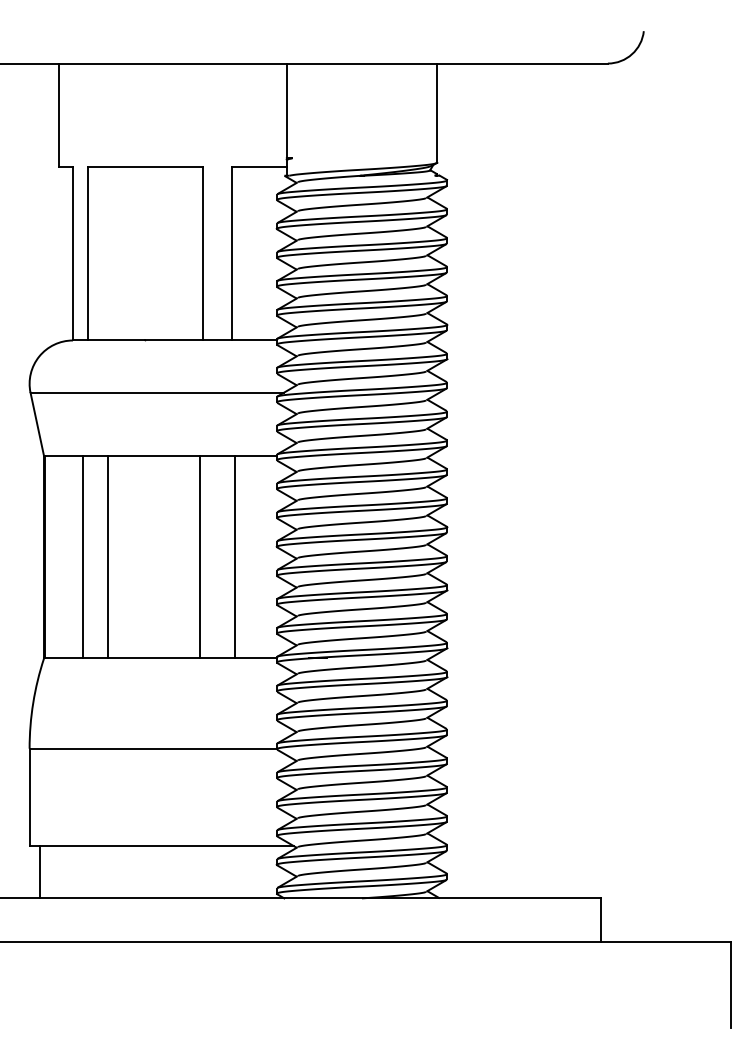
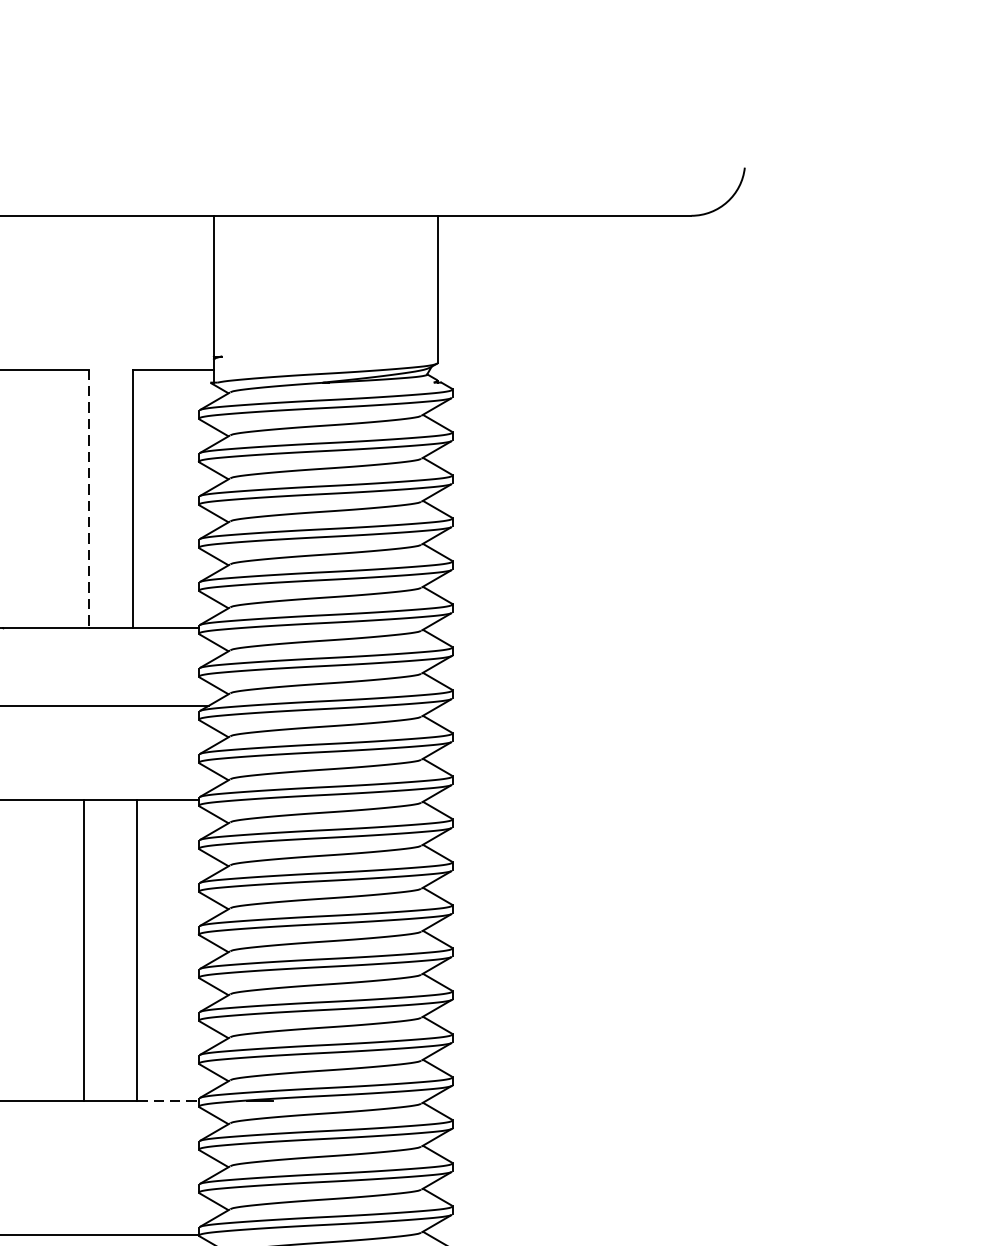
line: (202, 253) -> (88, 498), solid -> dashed
line: (256, 658) -> (168, 1100), solid -> dashed

